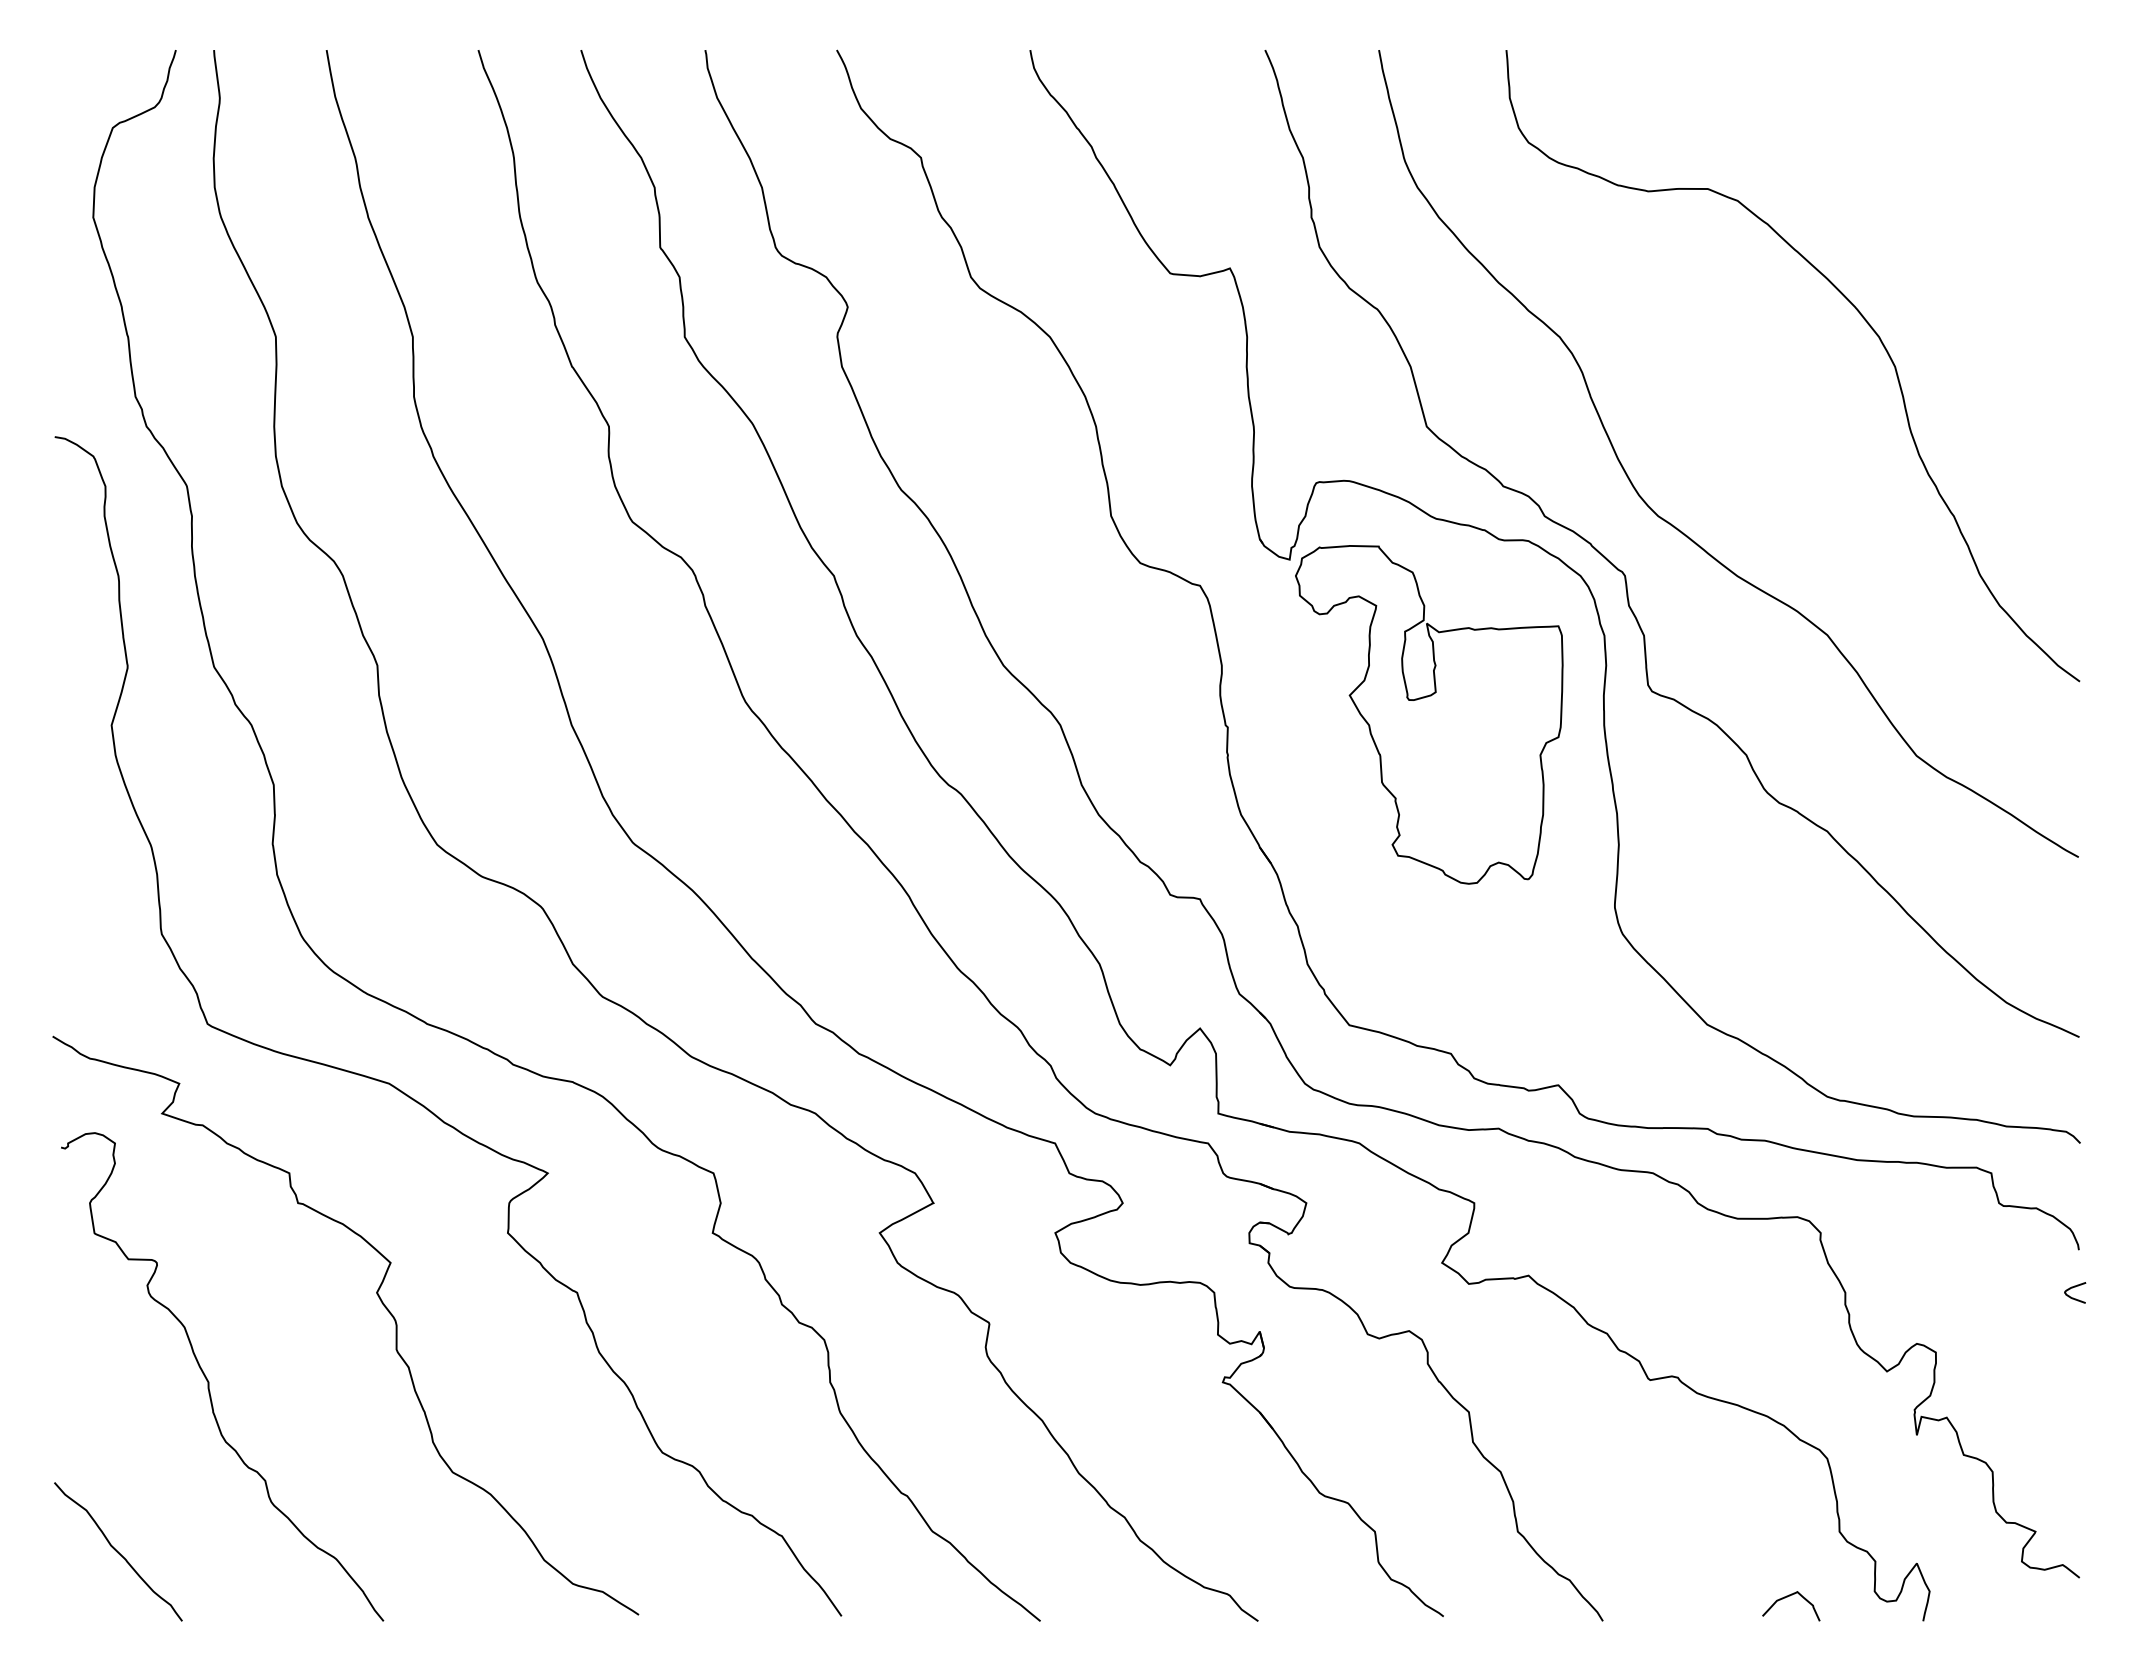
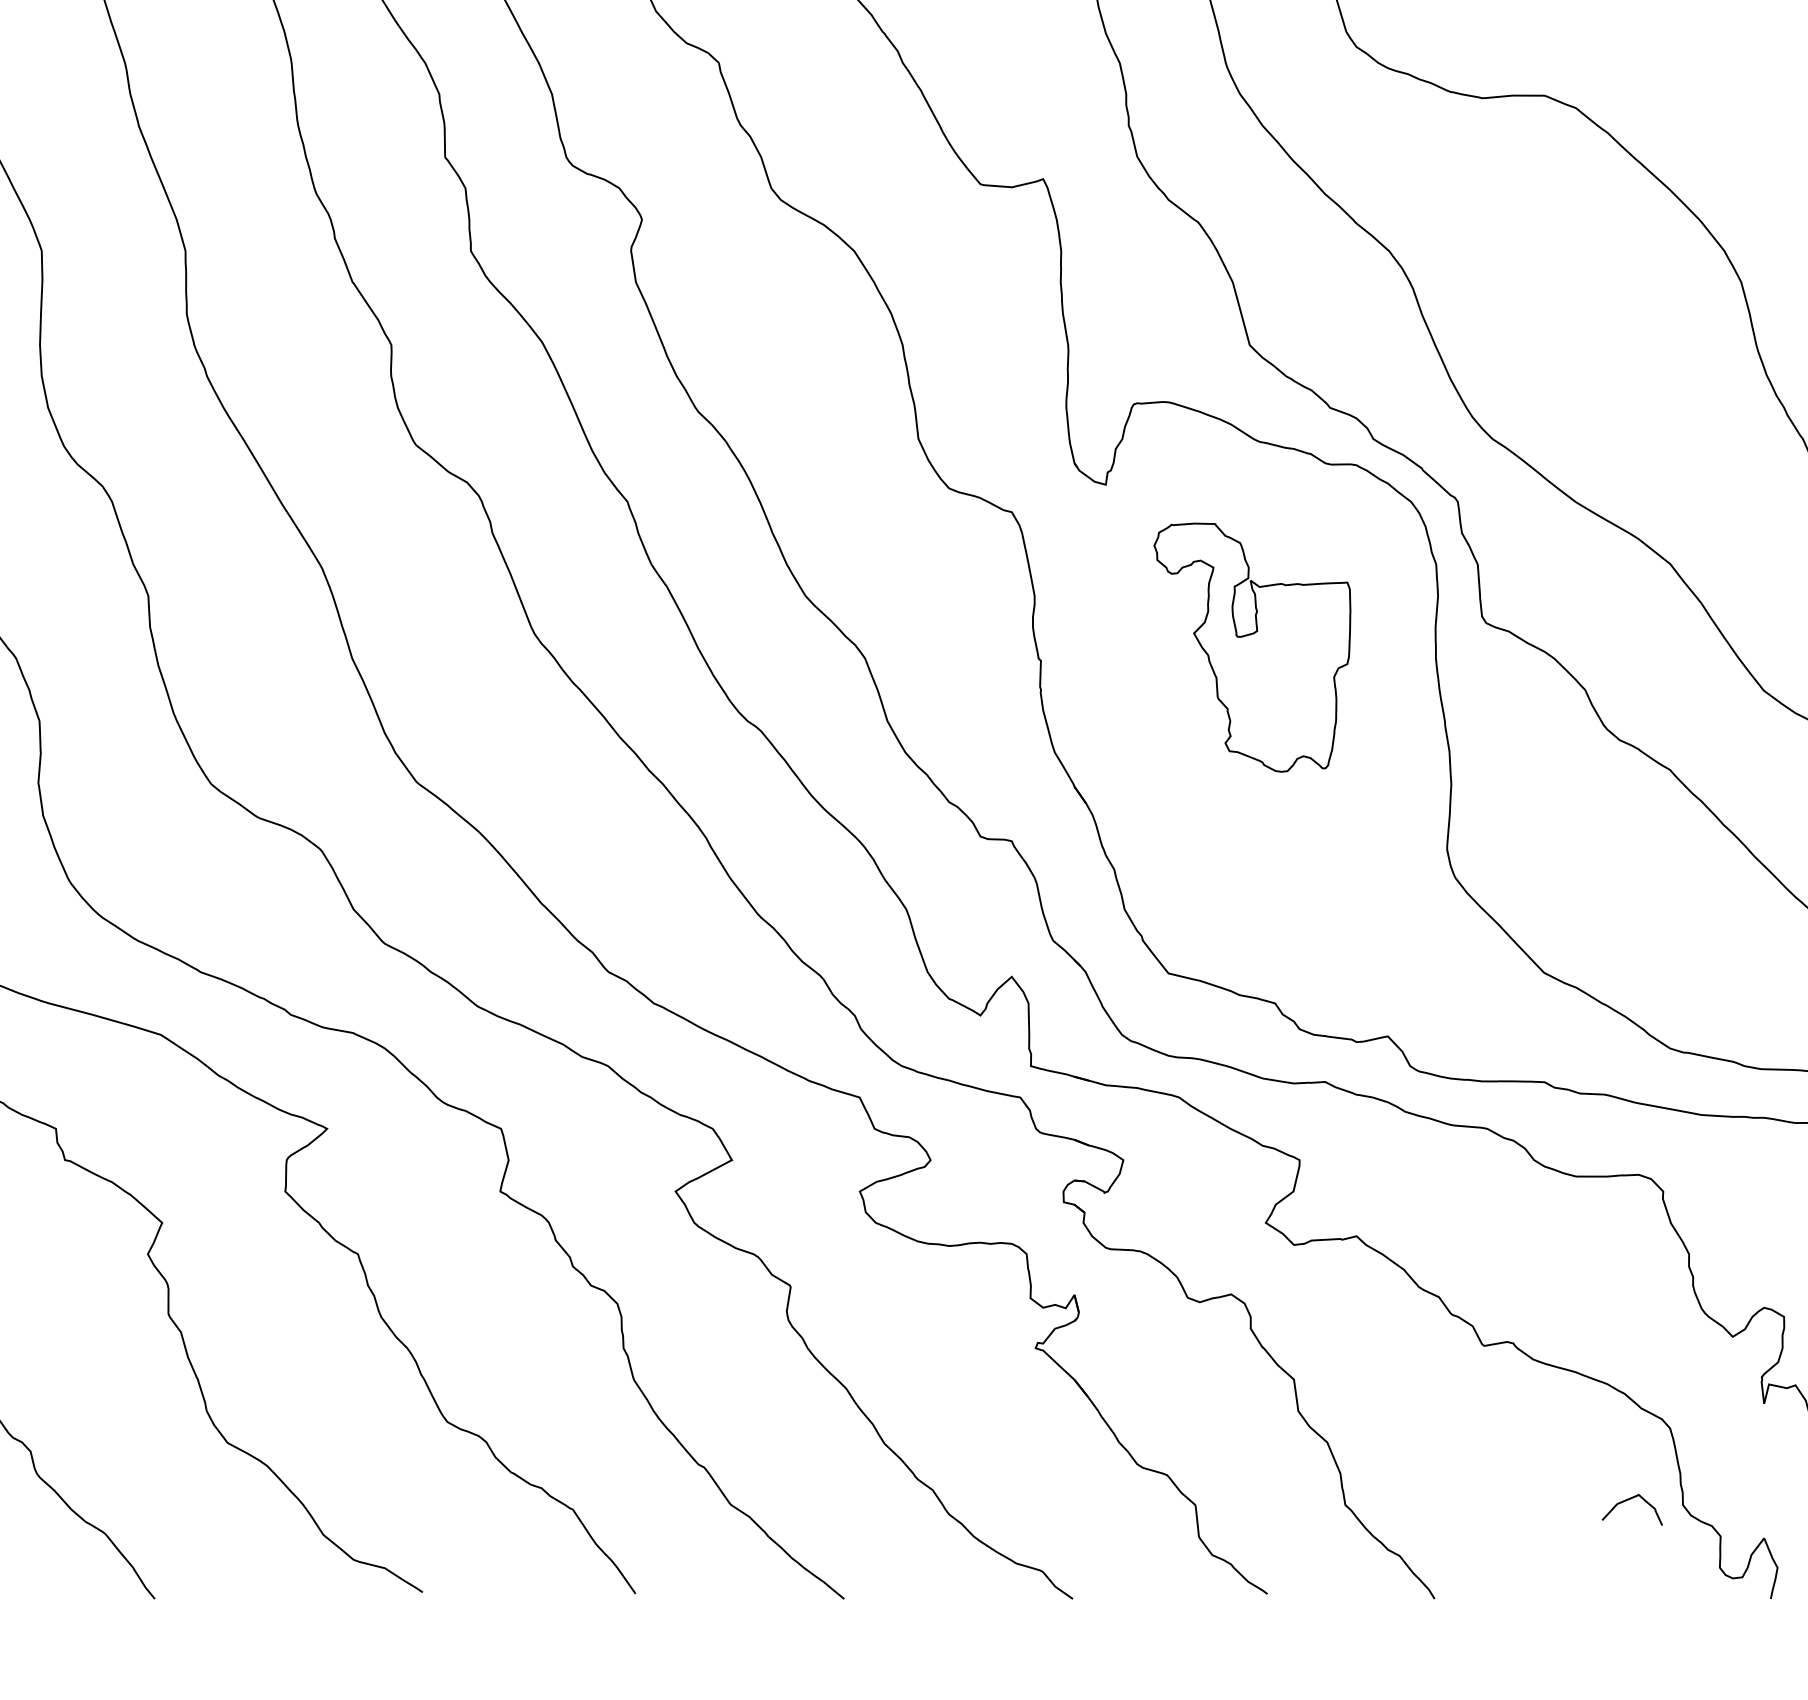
part: (1429, 714) -> (1252, 647), size x0.7
curve: (1787, 1597) -> (1628, 1500), moved

